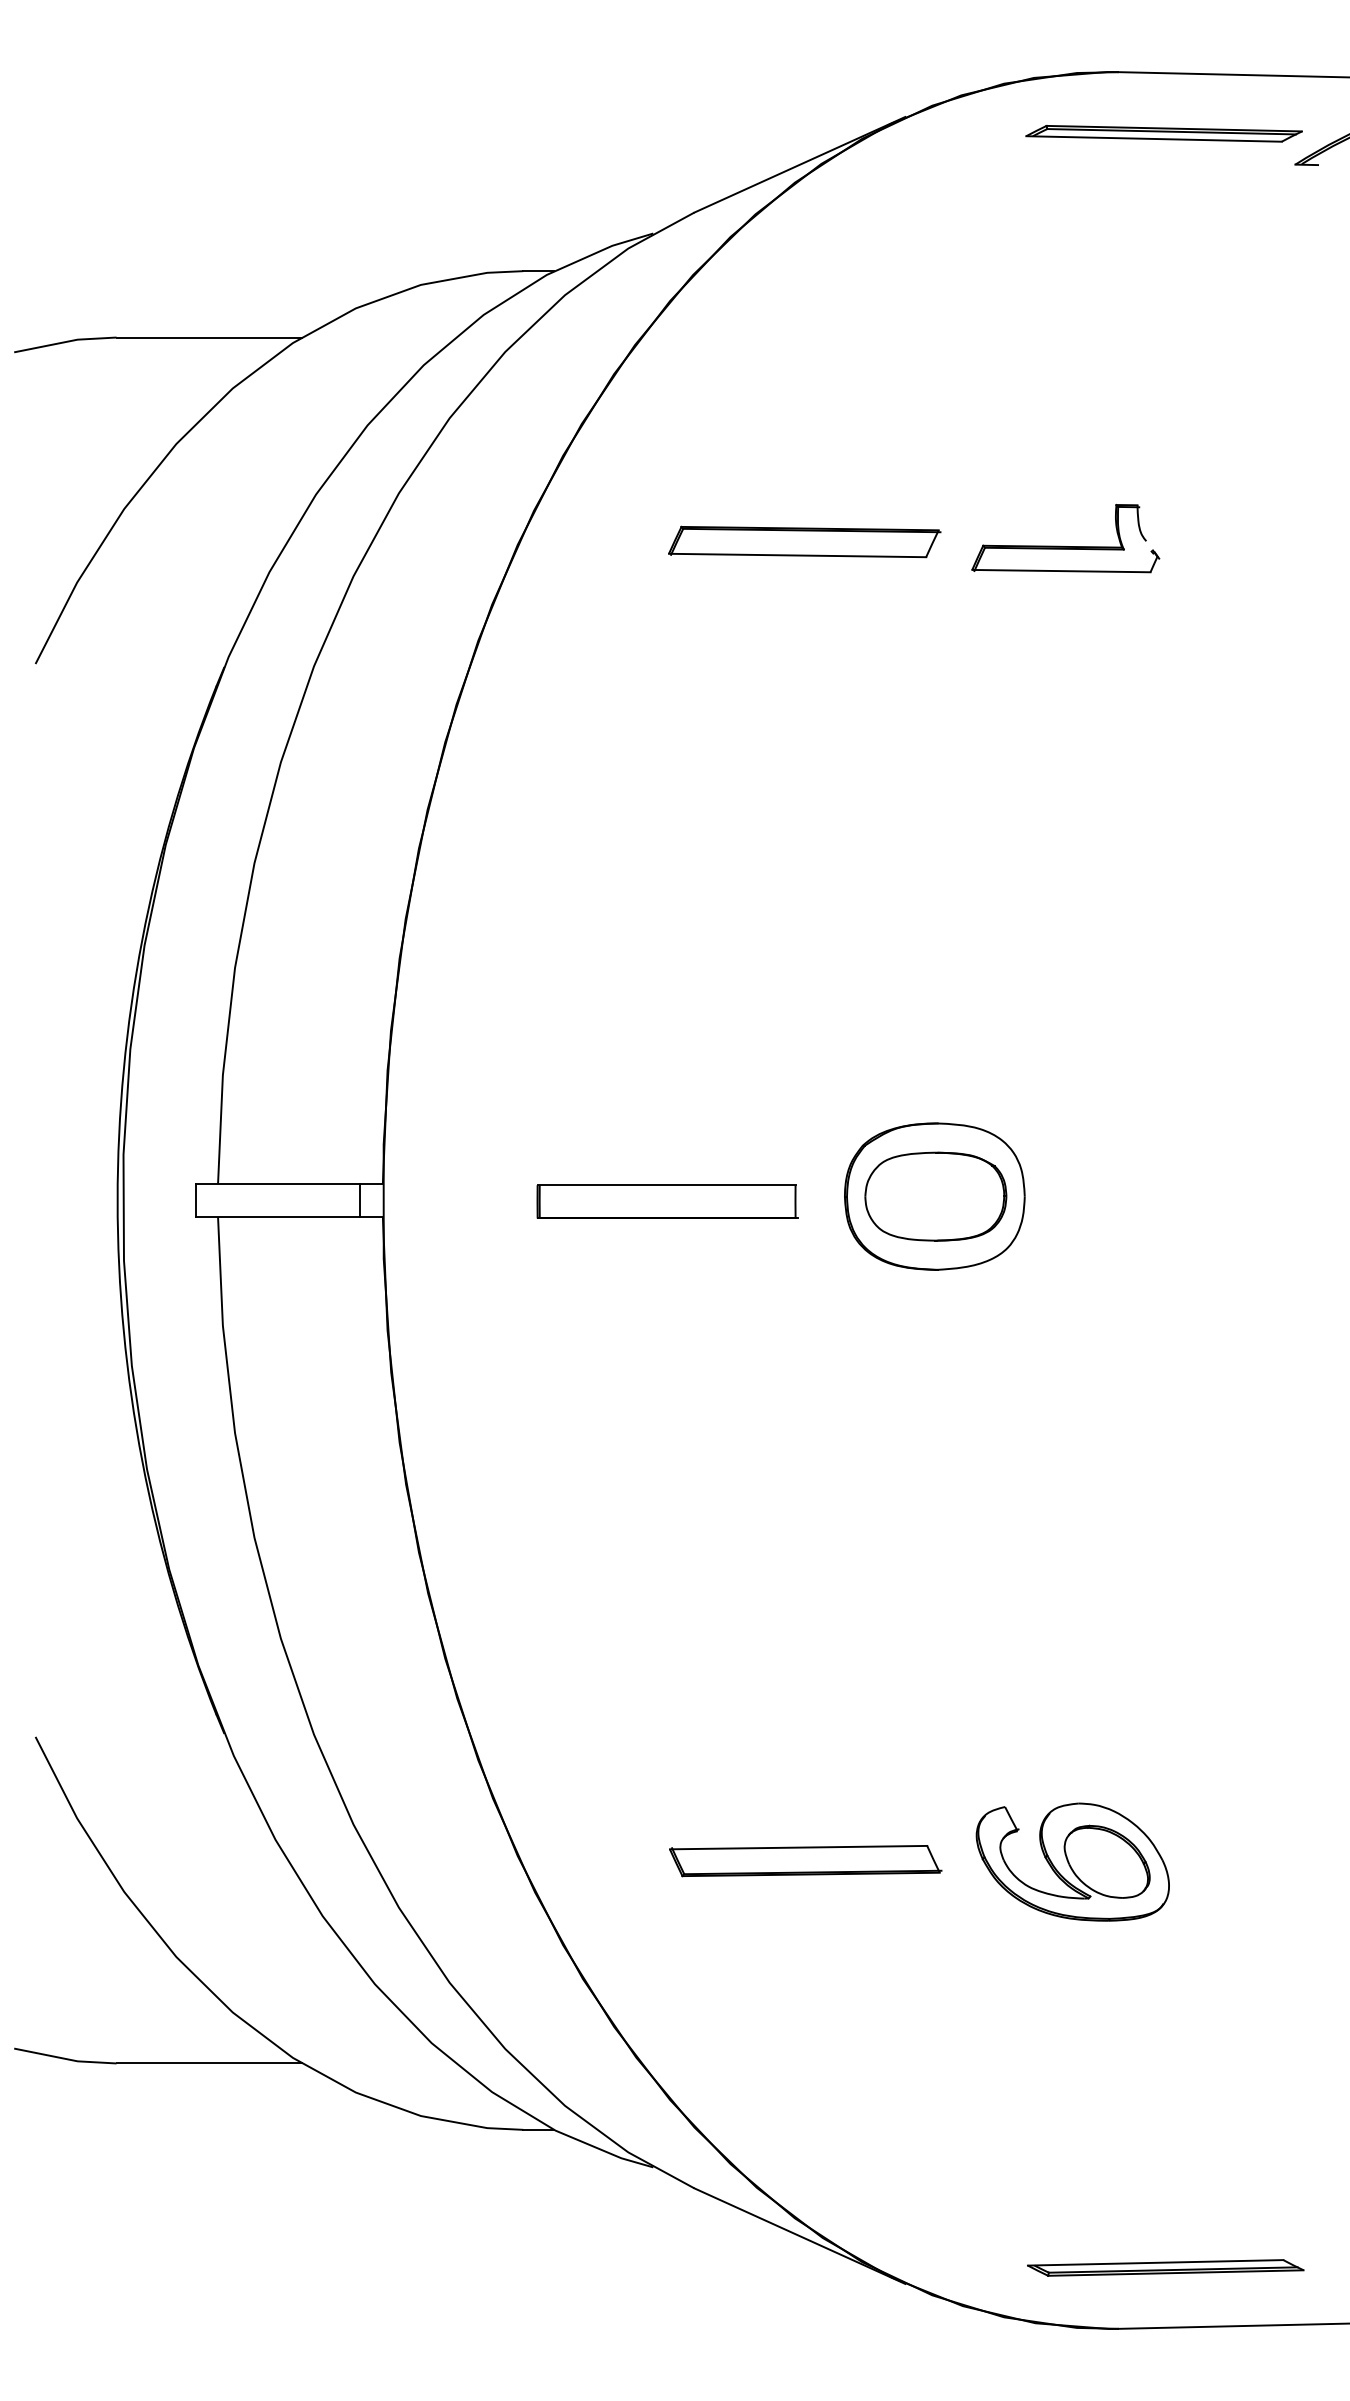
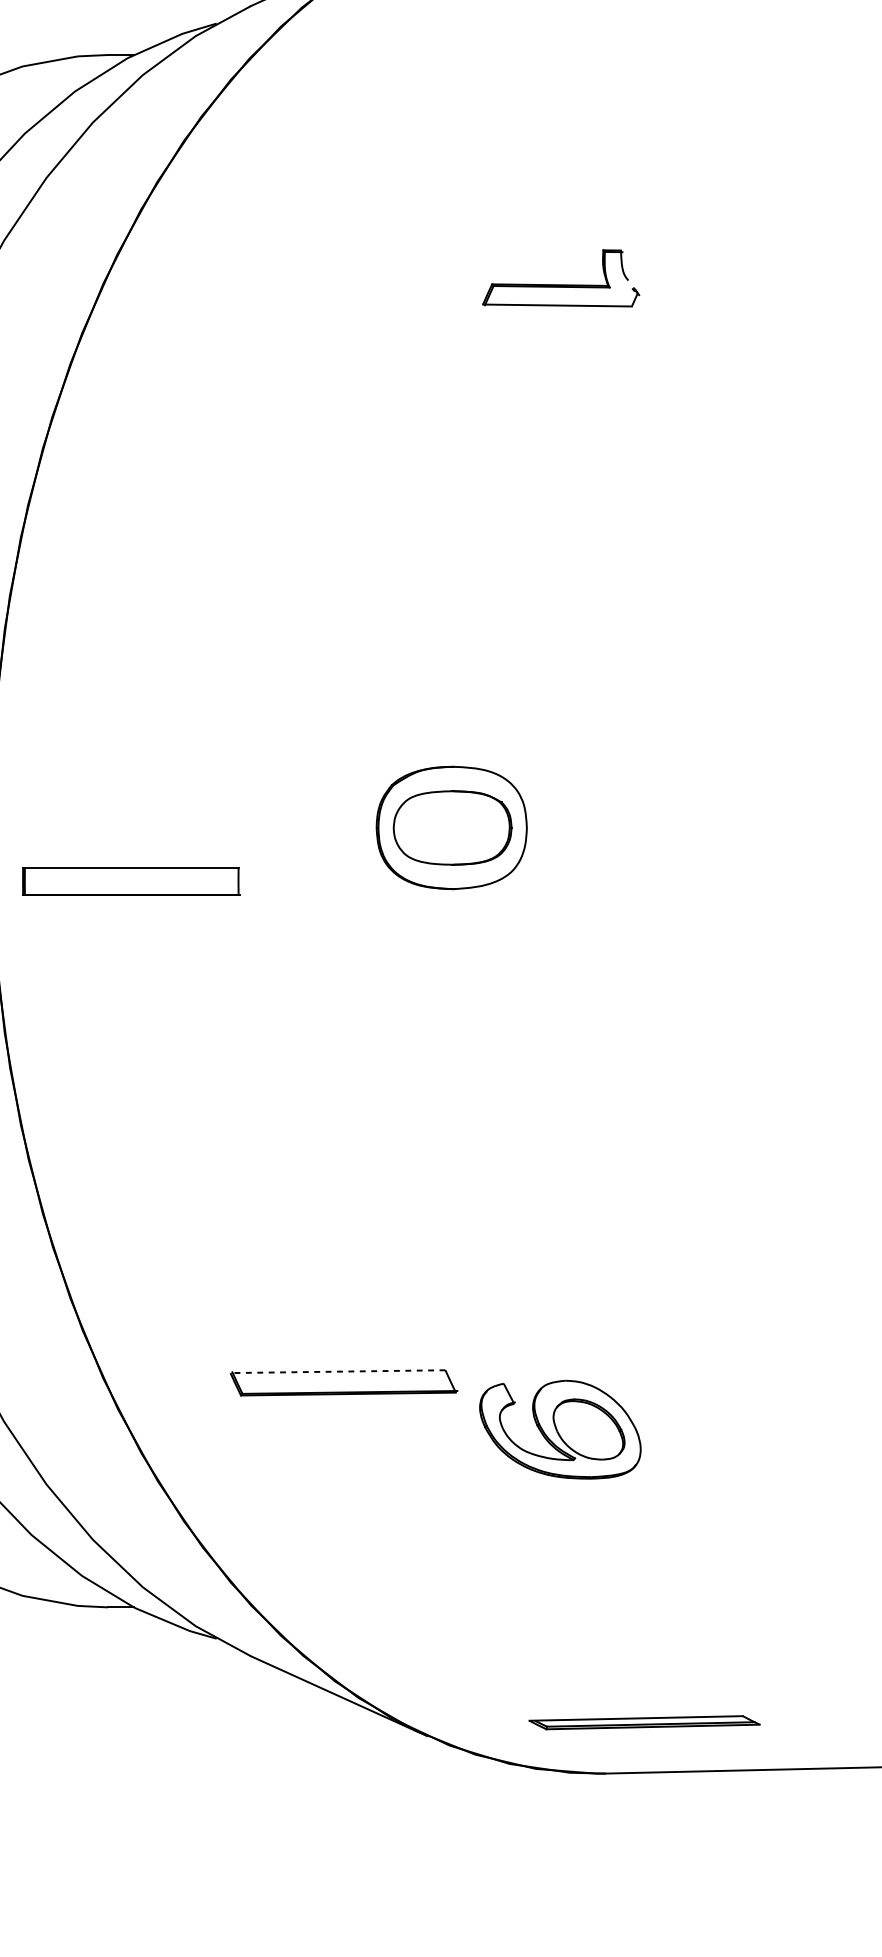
part: (804, 541) -> (342, 280), removed
part: (667, 1201) -> (131, 881), moved
line: (798, 1847) -> (337, 1371), solid -> dashed
part: (1072, 1861) -> (560, 1429), moved

